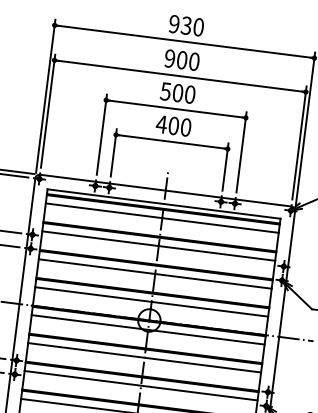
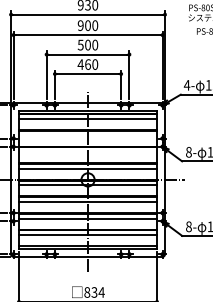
text: (173, 125) -> (87, 64), 400 -> 460
line: (159, 245) -> (88, 135), removed
line: (155, 274) -> (88, 152), removed

